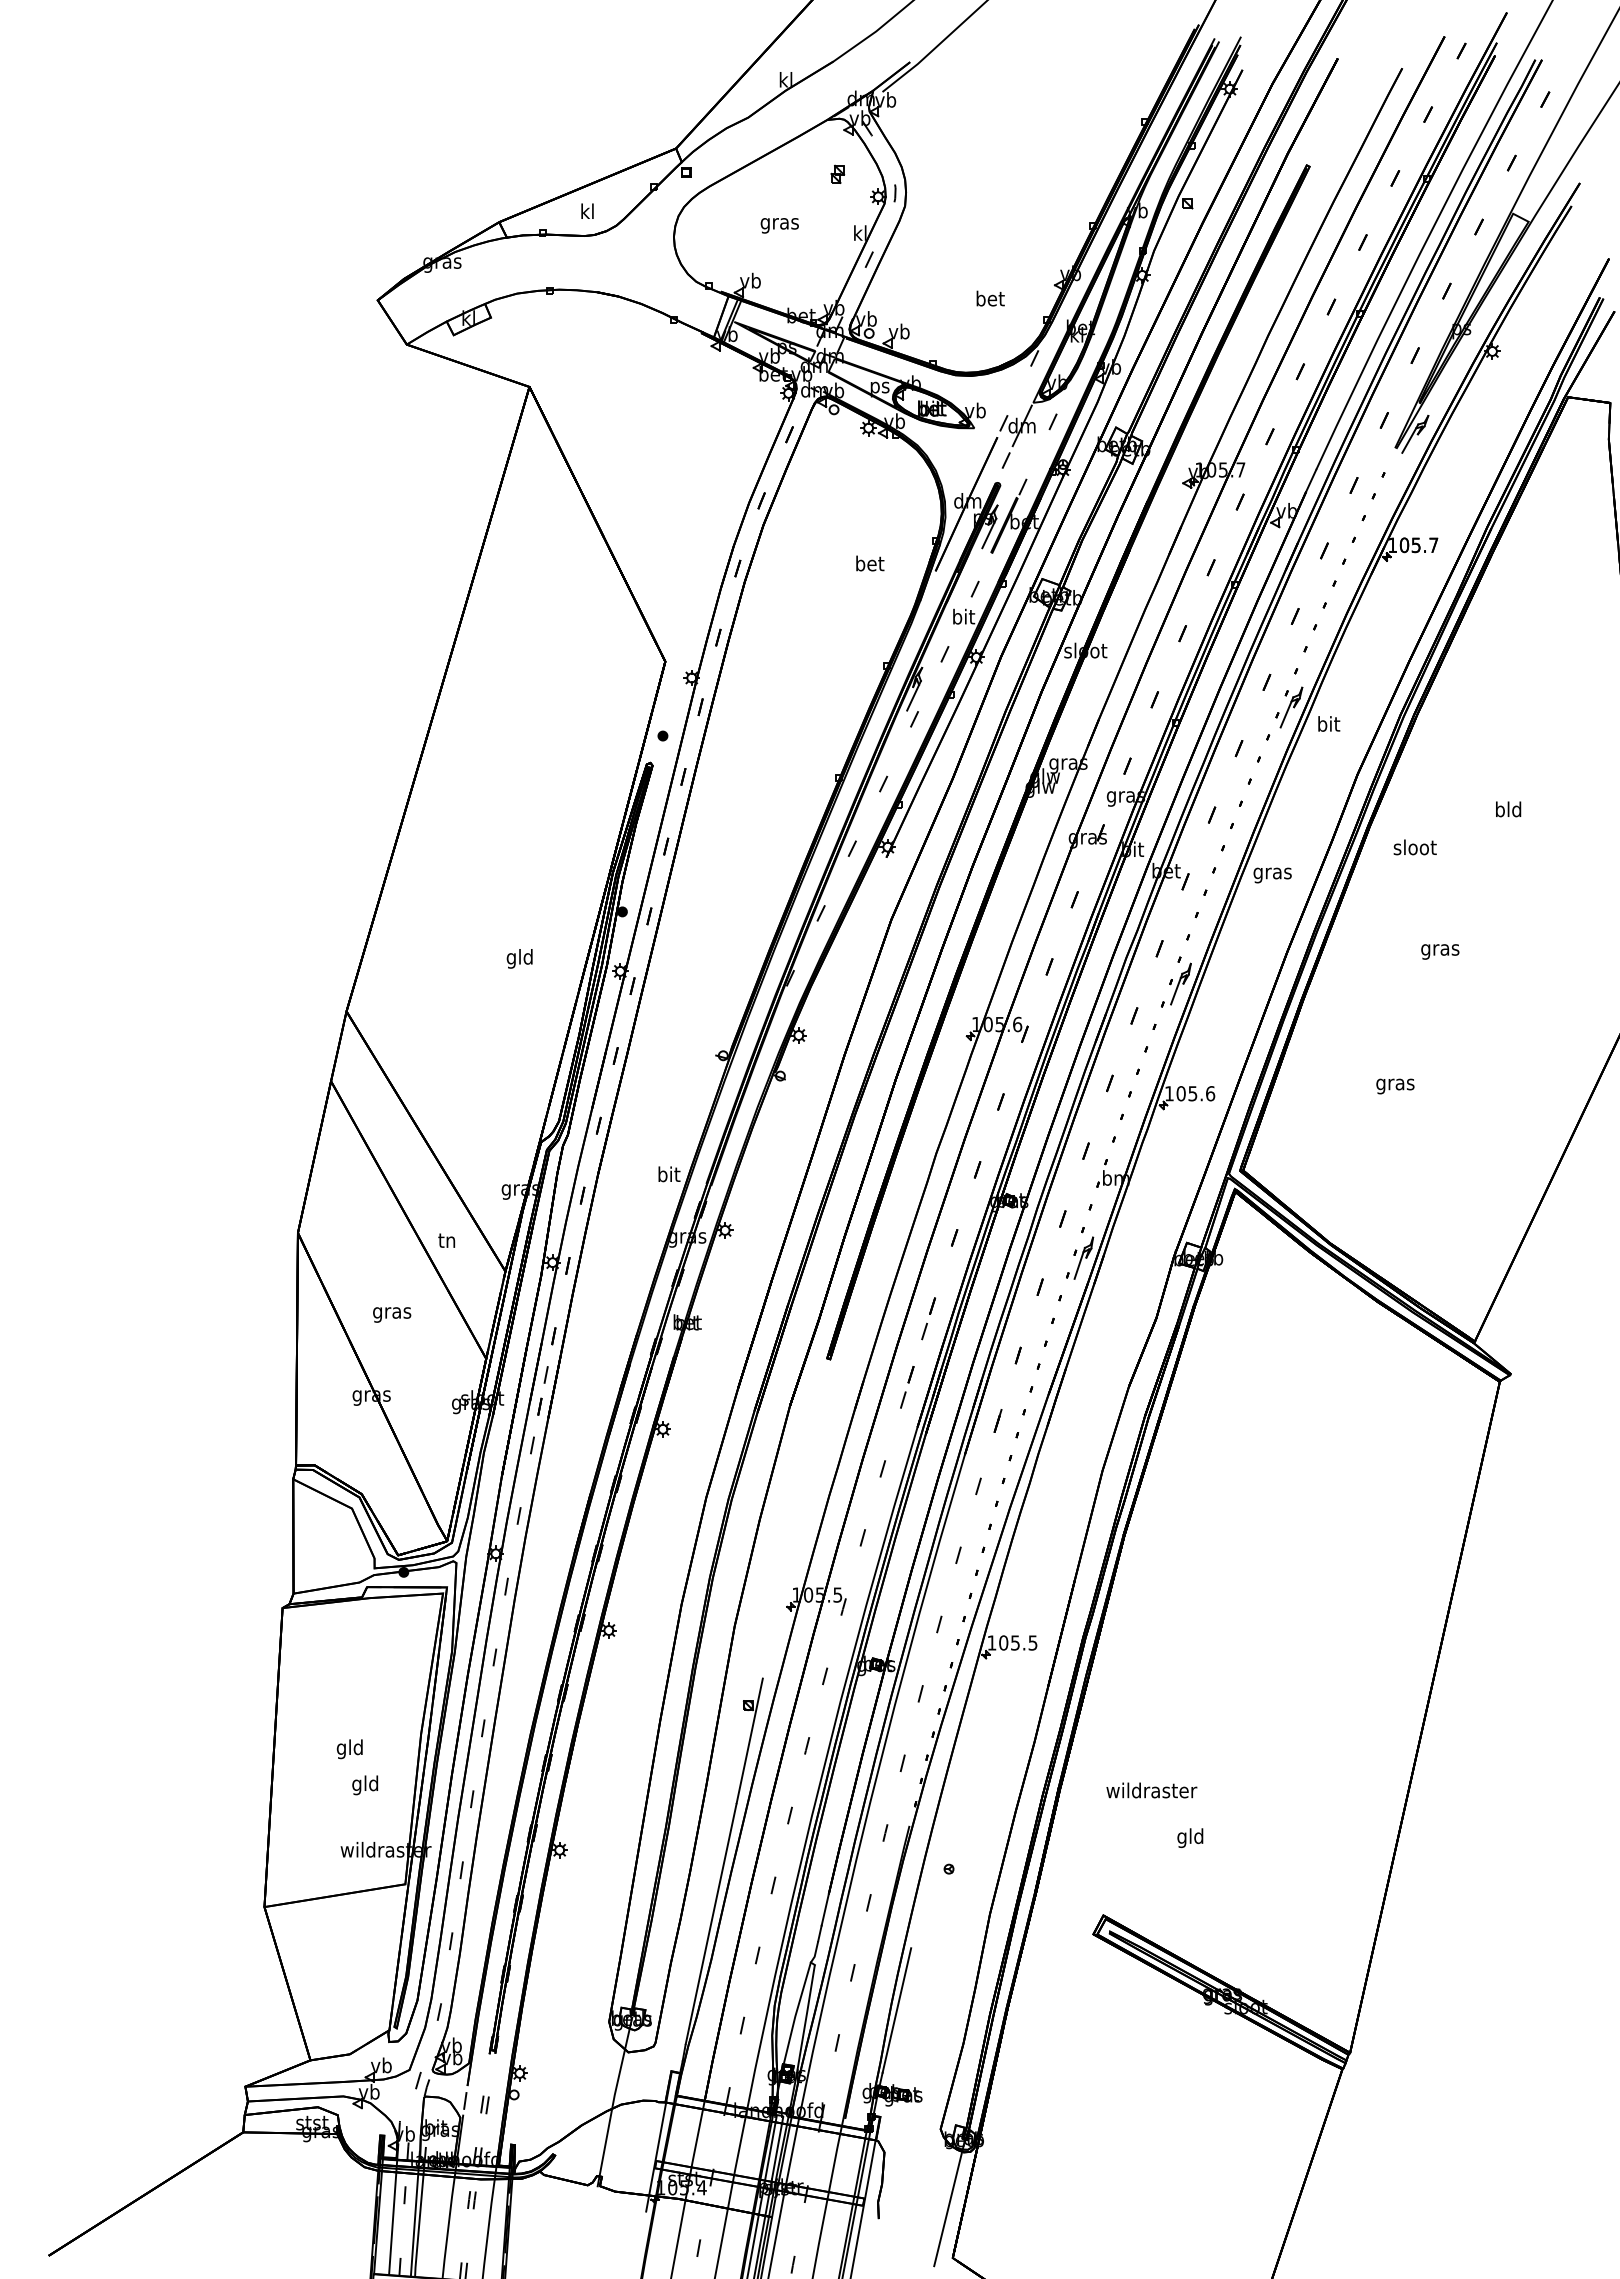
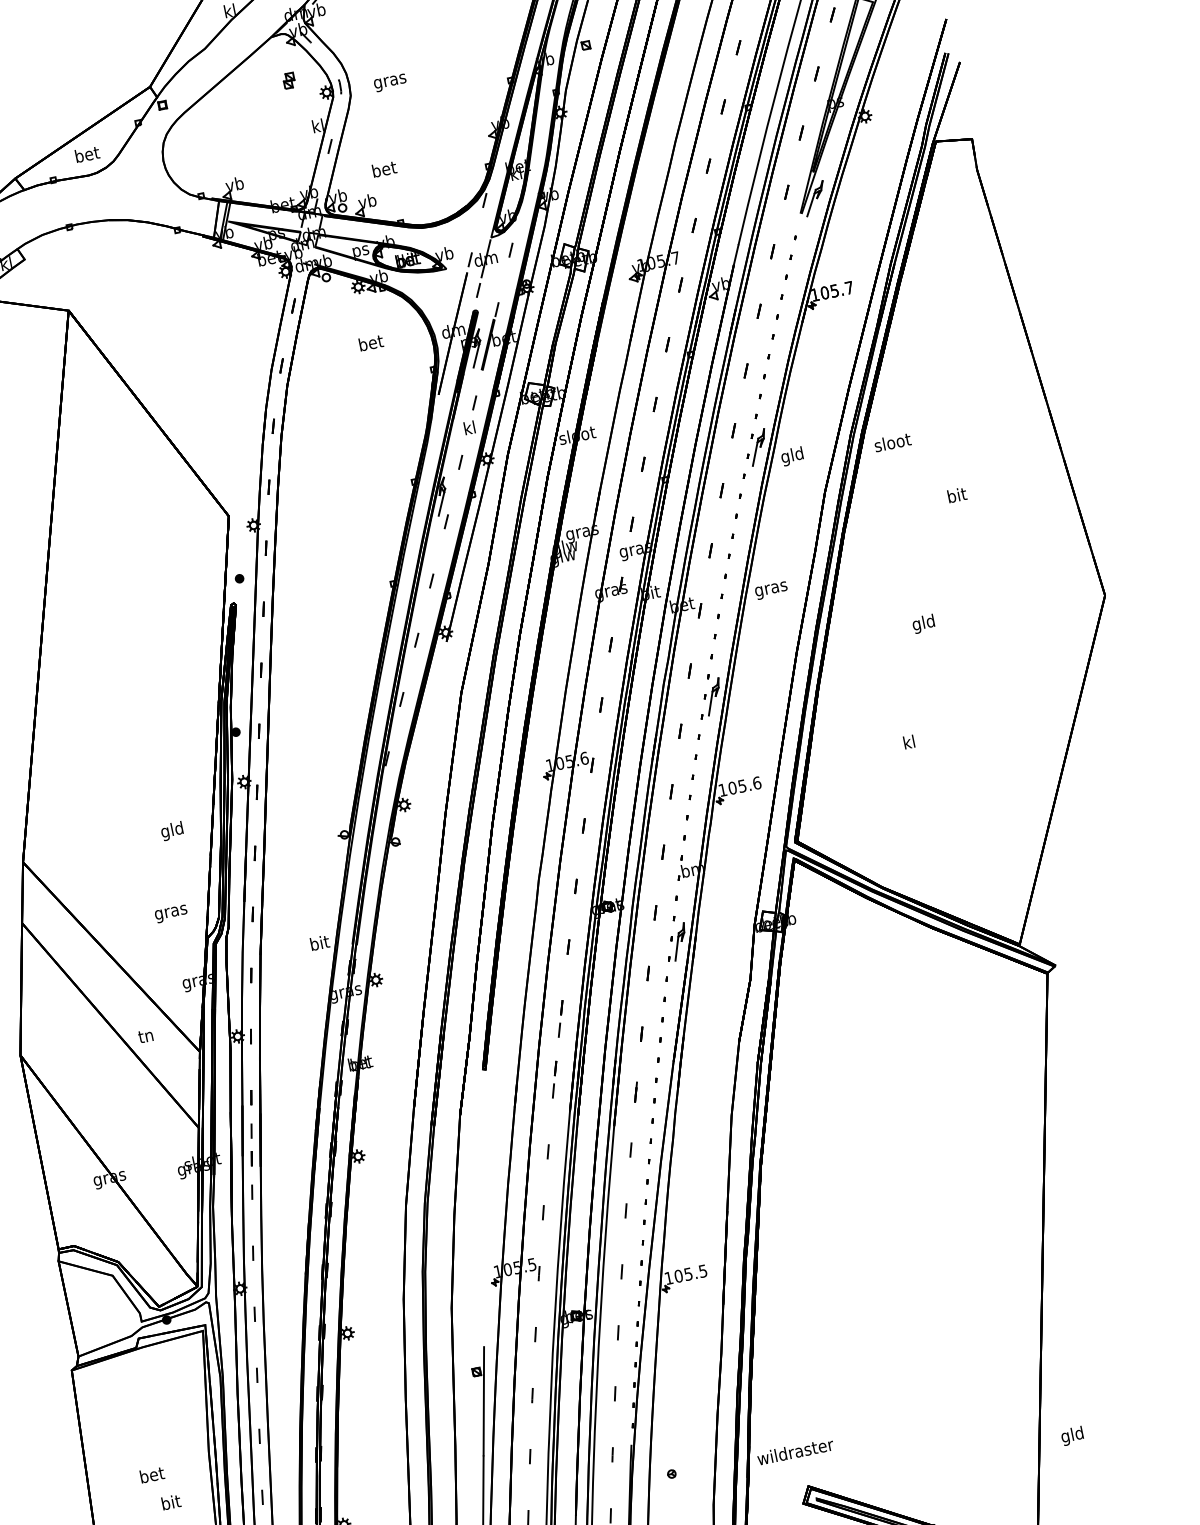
text: (588, 211) -> (87, 154), kl -> bet
text: (779, 225) -> (390, 82), moved
text: (990, 298) -> (384, 169), moved
text: (870, 563) -> (371, 342), moved
text: (964, 616) -> (470, 427), bit -> kl
text: (1328, 725) -> (792, 456), bit -> gld
text: (1508, 809) -> (956, 495), bld -> bit
text: (1414, 847) -> (892, 442), moved
text: (1440, 949) -> (924, 623), gras -> gld
text: (519, 958) -> (172, 830), moved
text: (1395, 1084) -> (909, 743), gras -> kl
text: (392, 1314) -> (171, 913), moved
text: (350, 1749) -> (152, 1476), gld -> bet
text: (365, 1785) -> (171, 1504), gld -> bit
text: (1151, 1790) -> (795, 1451), moved
text: (1190, 1837) -> (1072, 1435), moved

